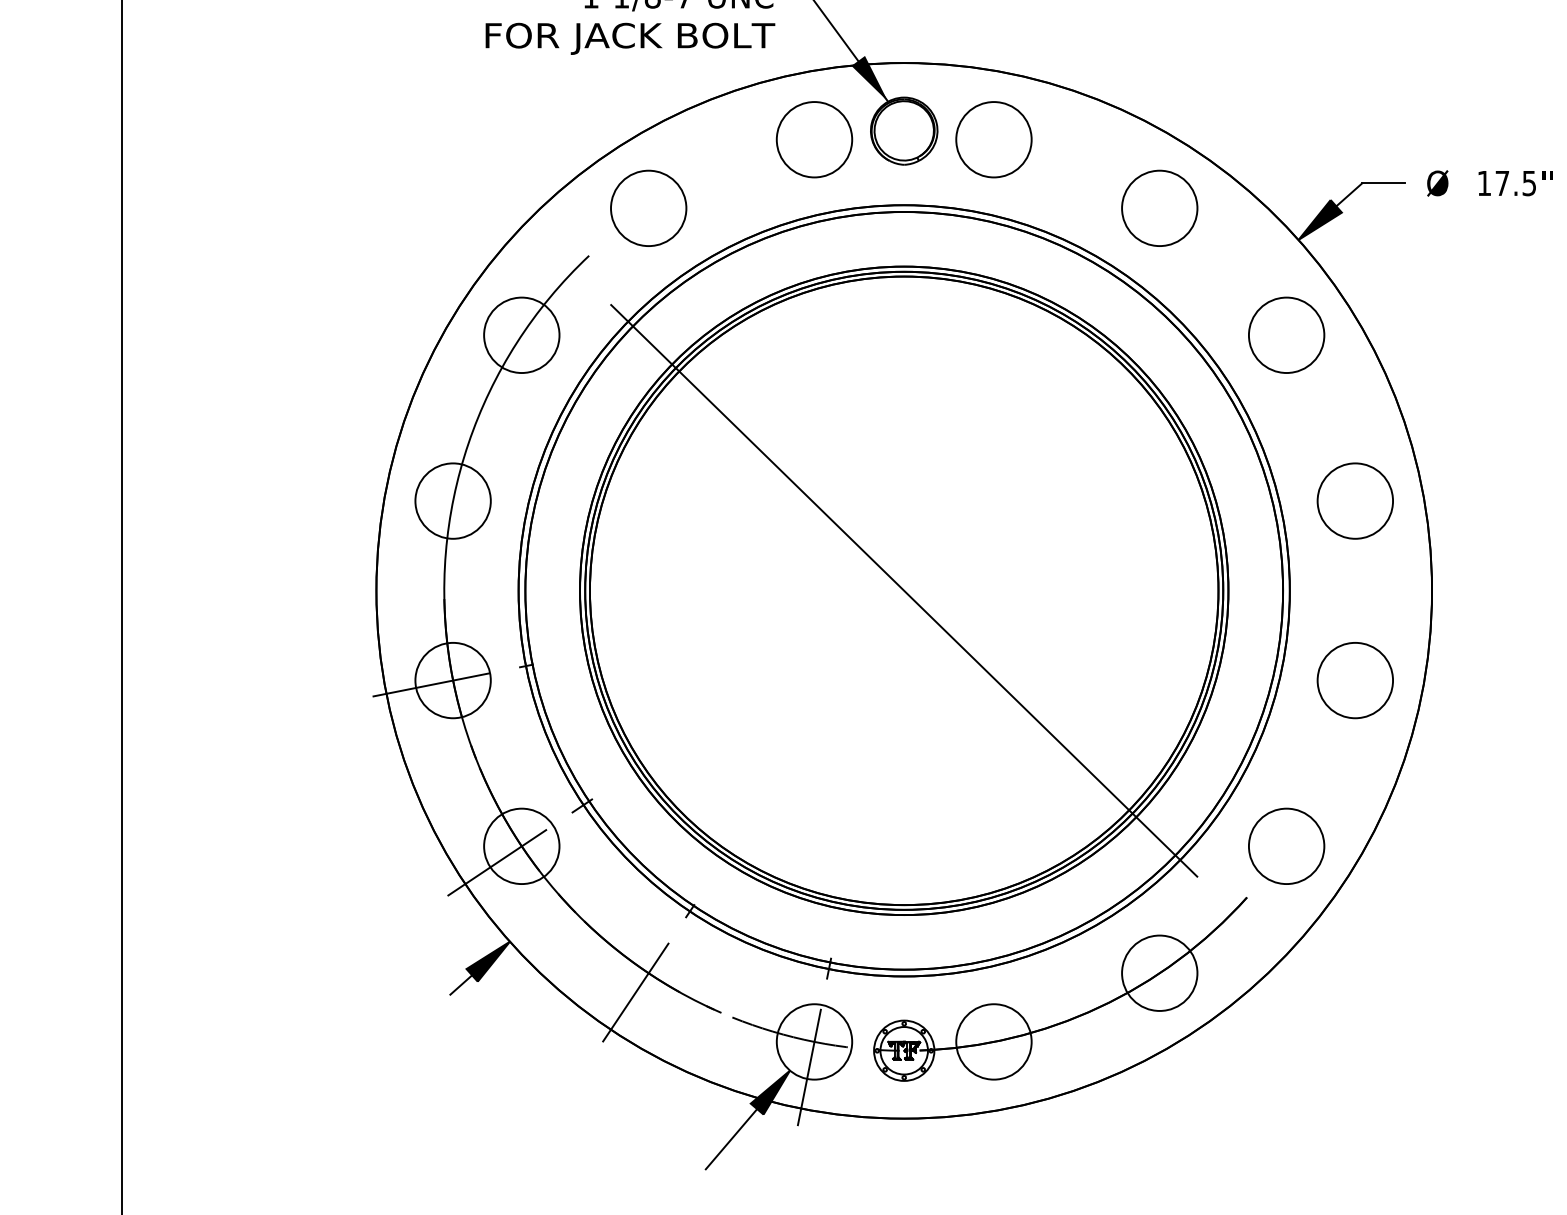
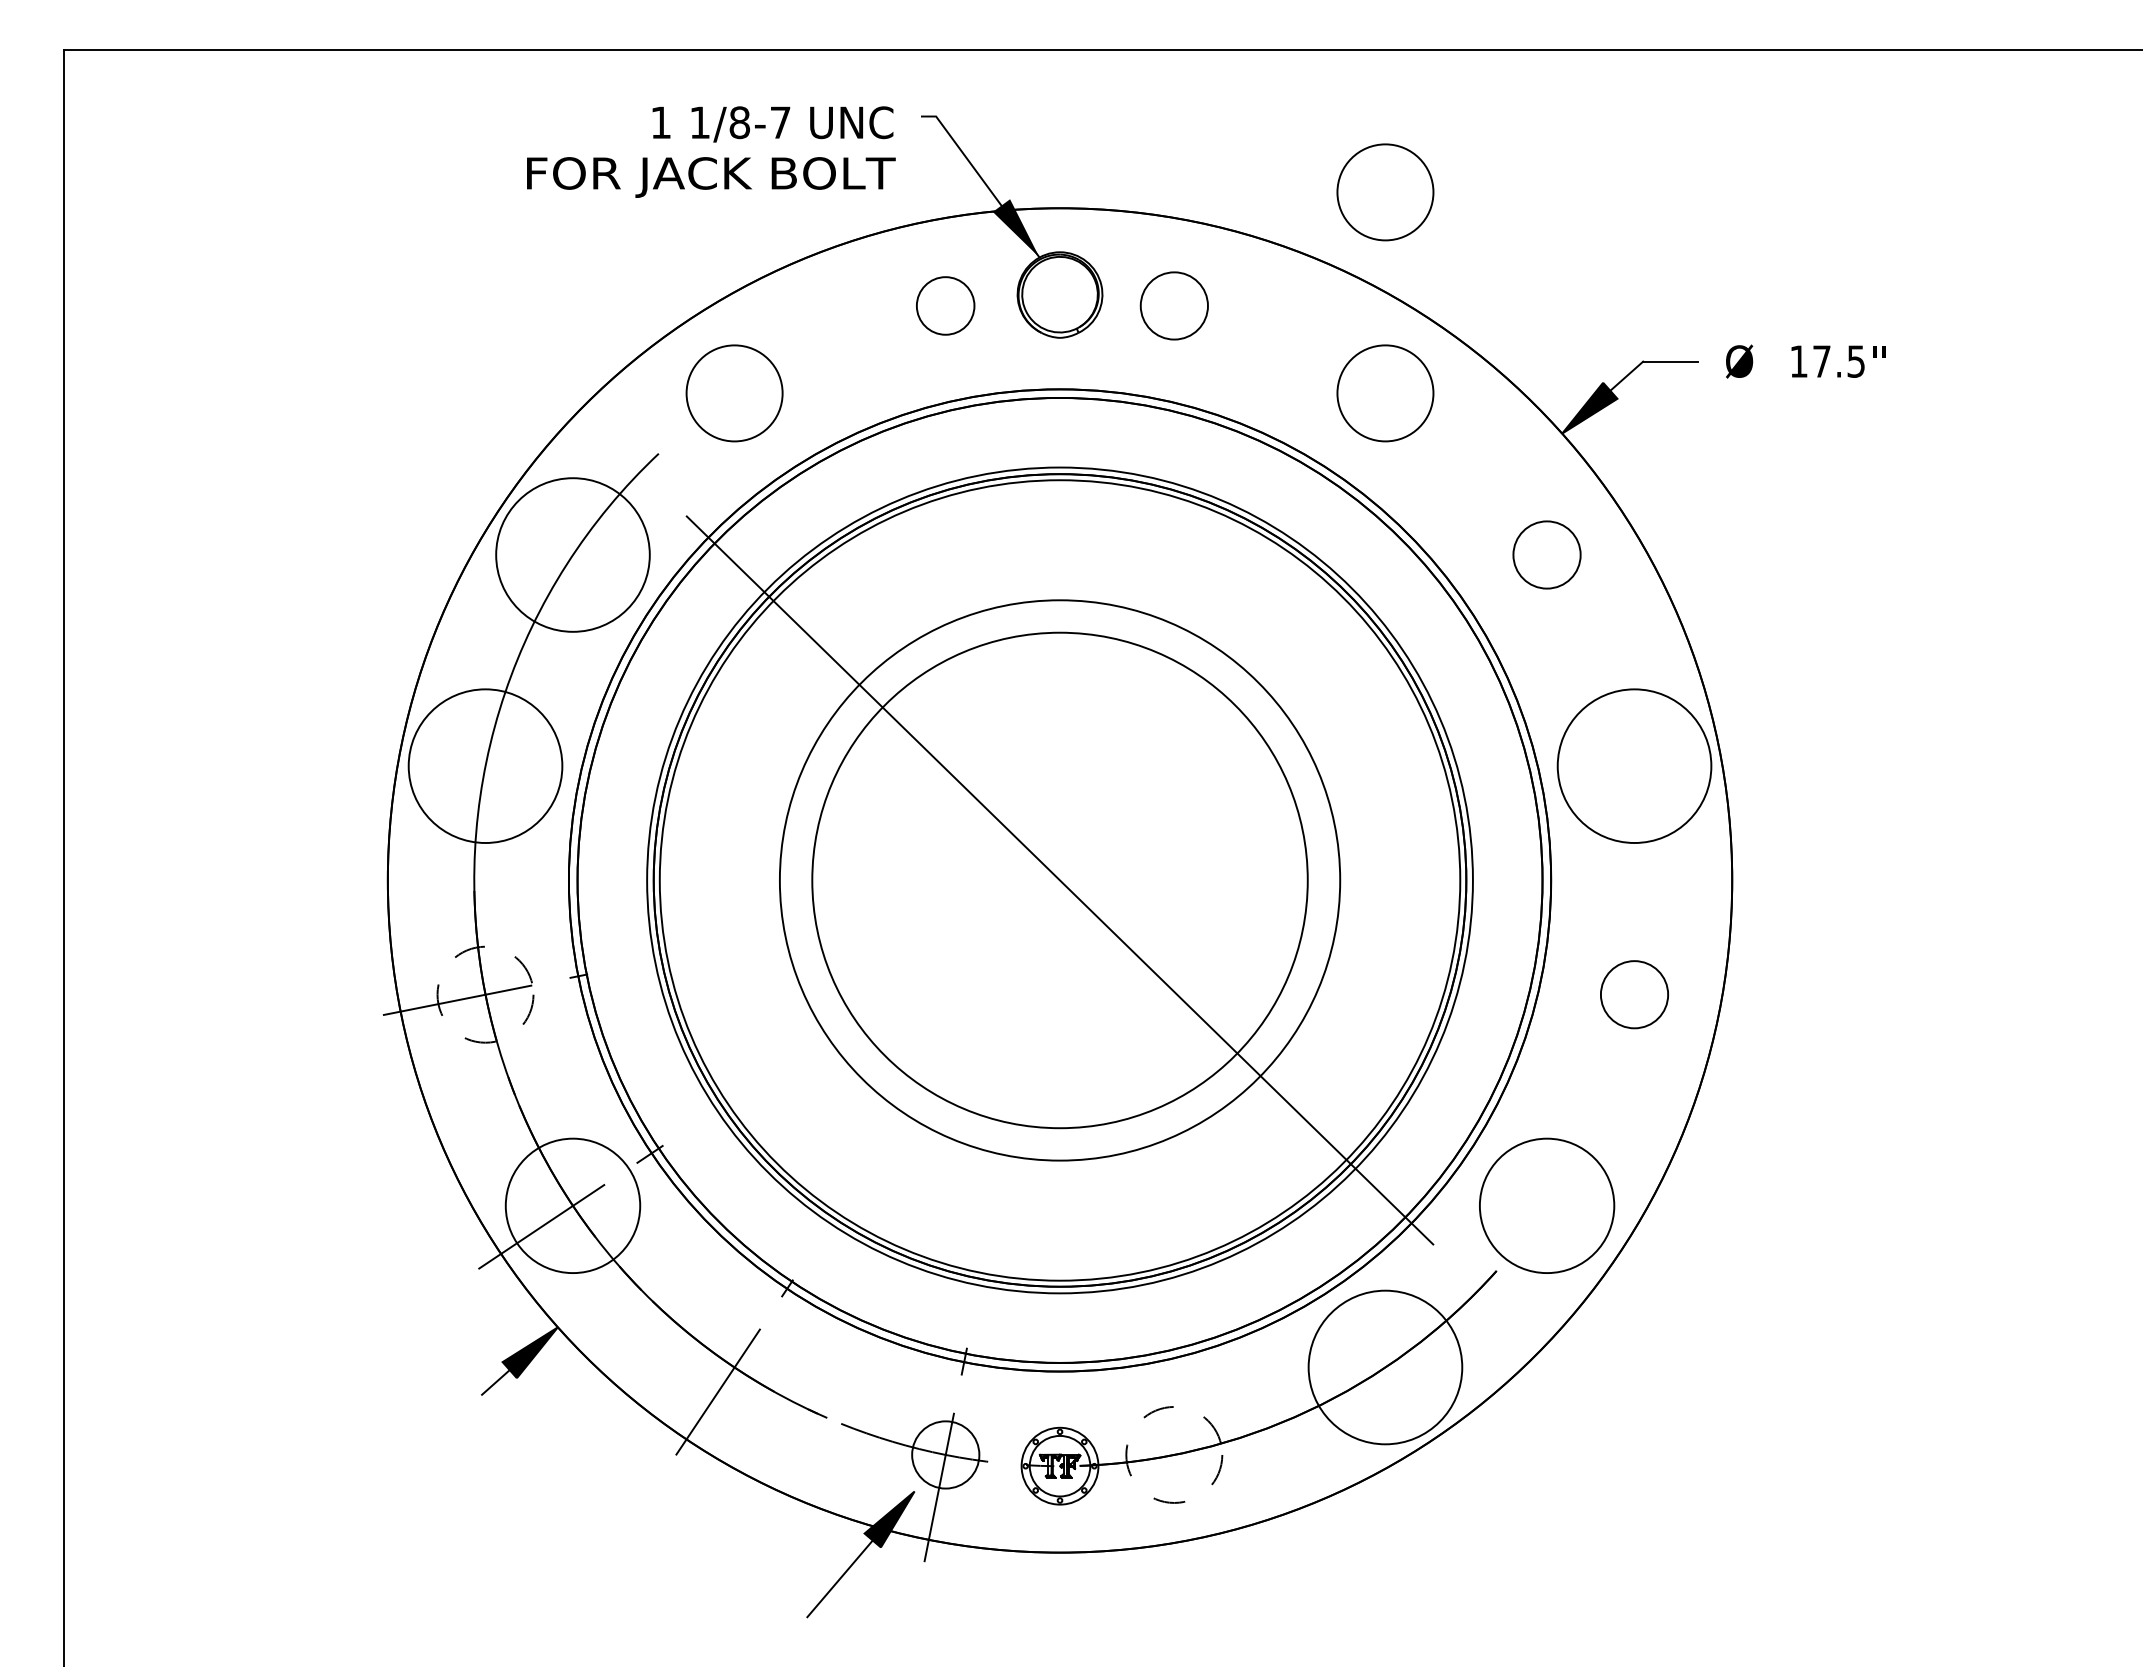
circle: (1159, 50) -> (1385, 192), added
circle: (814, 139) -> (945, 305), size x0.6
circle: (994, 139) -> (1174, 305), size x0.7
circle: (1286, 334) -> (1546, 554), size x0.7
circle: (521, 335) -> (572, 555), size x1.6
circle: (453, 501) -> (485, 766), size x1.6
circle: (1355, 501) -> (1634, 766), size x1.6
circle: (903, 590) -> (1059, 880), size x0.6
circle: (903, 590) -> (1059, 880), size x0.7
circle: (453, 680) -> (485, 994), solid -> dashed
circle: (1355, 680) -> (1634, 994), size x0.7
circle: (522, 846) -> (573, 1205), size x1.4
circle: (1286, 846) -> (1547, 1205), size x1.4
circle: (1159, 973) -> (1385, 1367), size x1.6
circle: (814, 1041) -> (945, 1454), size x0.7
circle: (994, 1041) -> (1174, 1454), solid -> dashed

